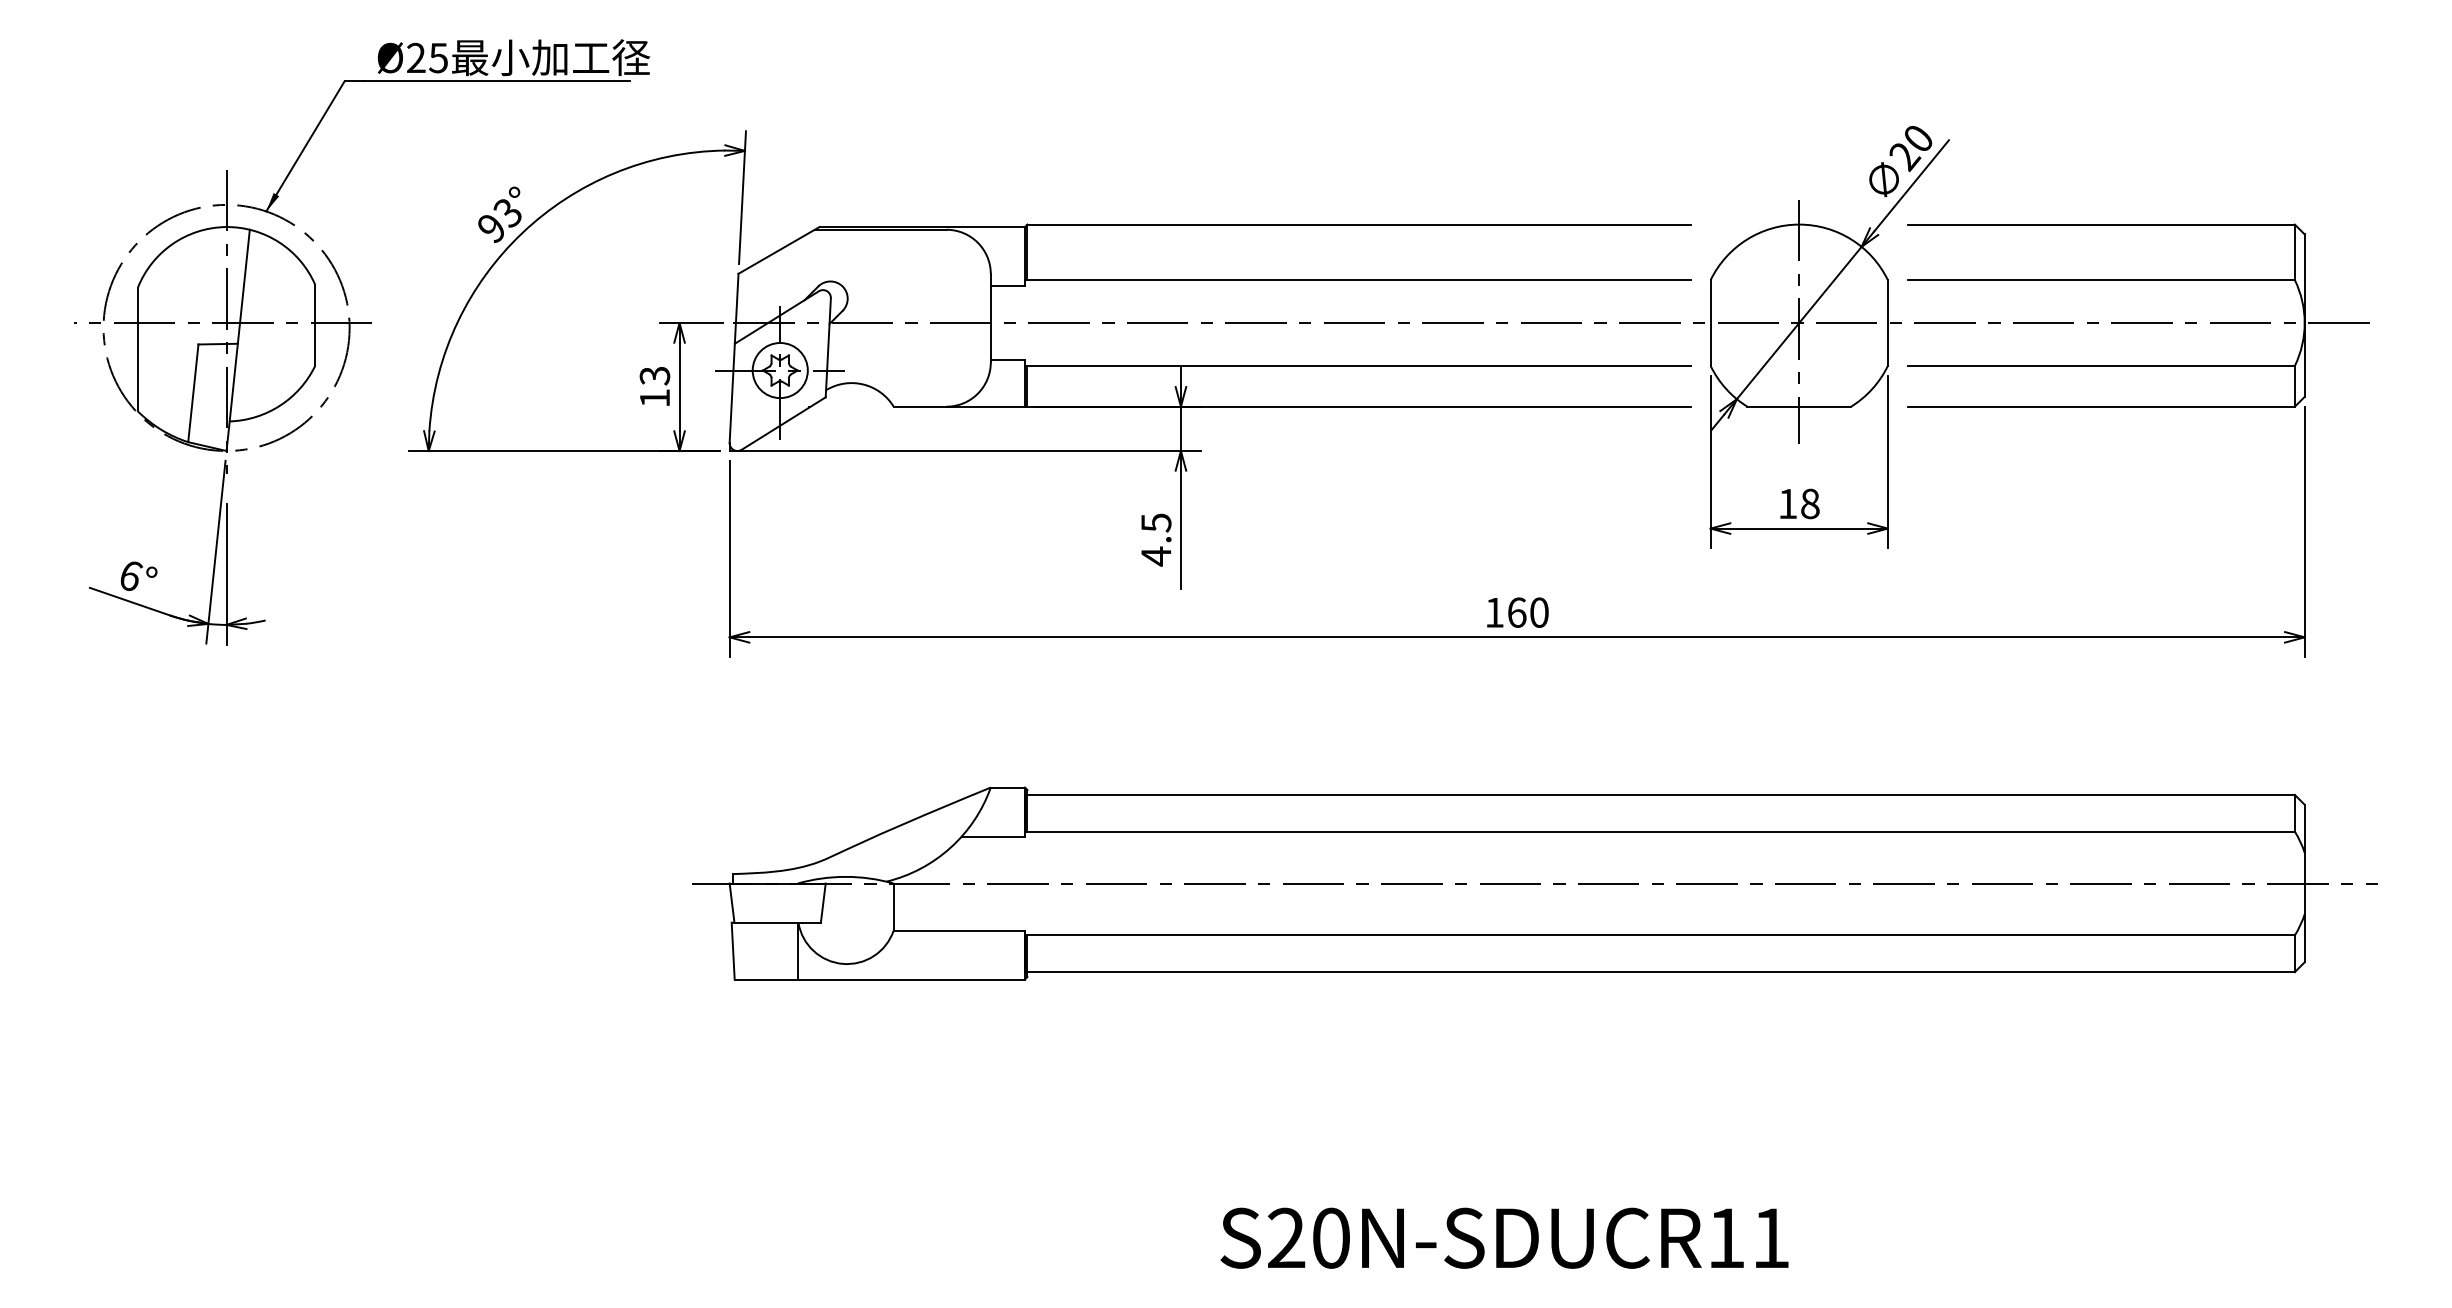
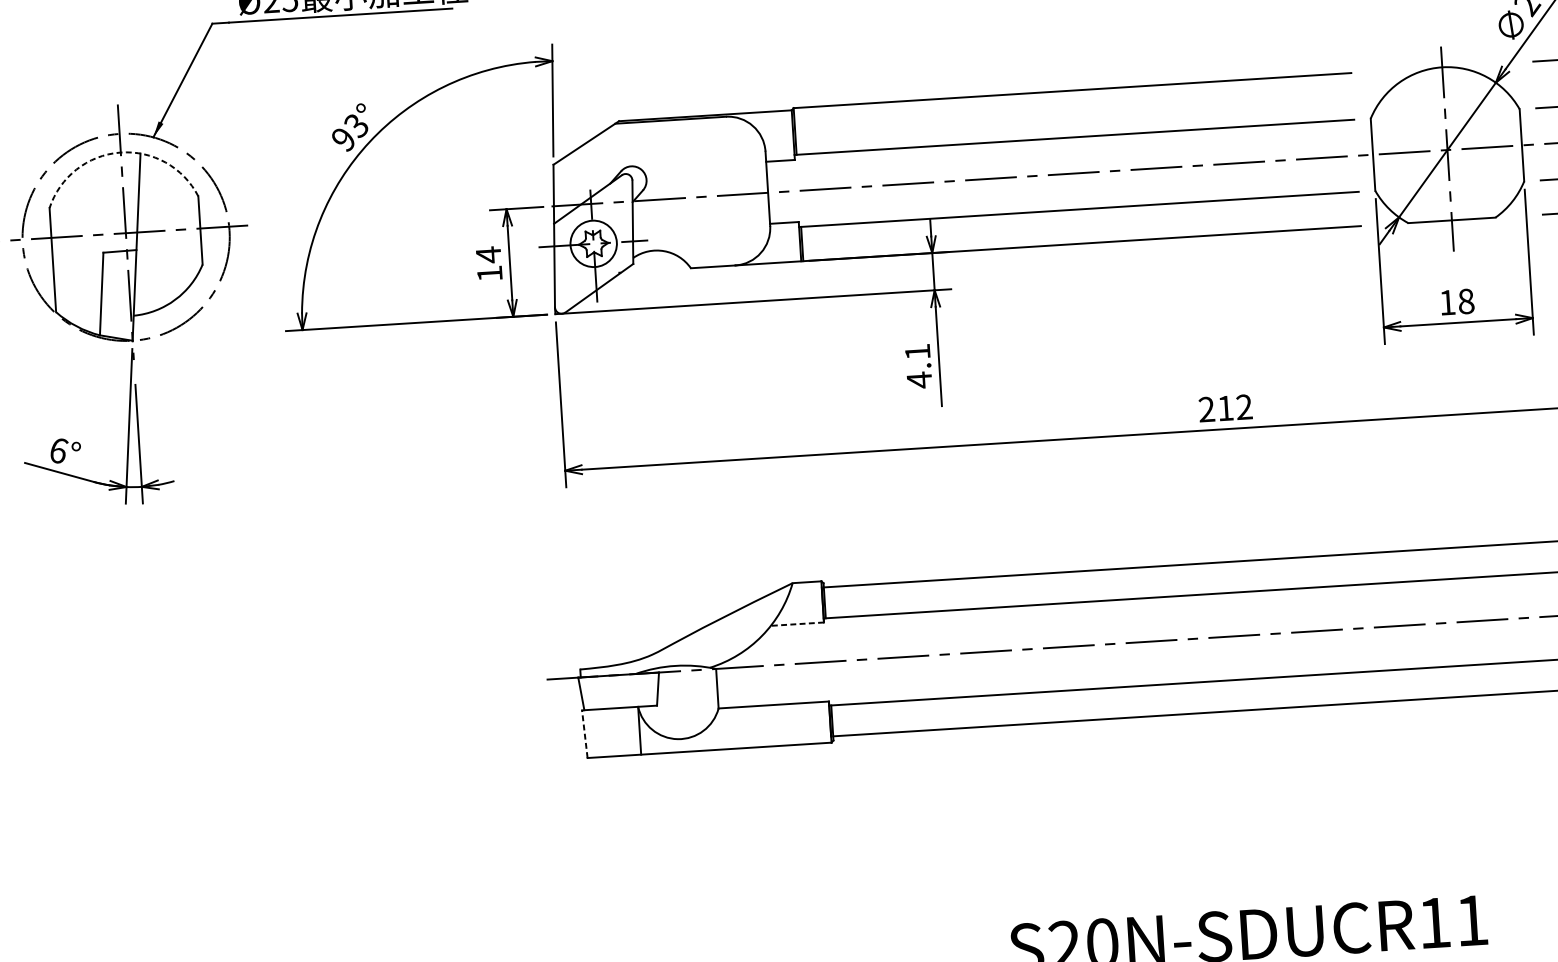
arc: (225, 227) -> (119, 152), solid -> dashed
text: (654, 376) -> (488, 255), 13 -> 14
text: (1156, 522) -> (917, 351), 4.5 -> 4.1
text: (1516, 612) -> (1225, 408), 160 -> 212
line: (993, 836) -> (797, 624), solid -> dashed
line: (733, 950) -> (585, 733), solid -> dashed

